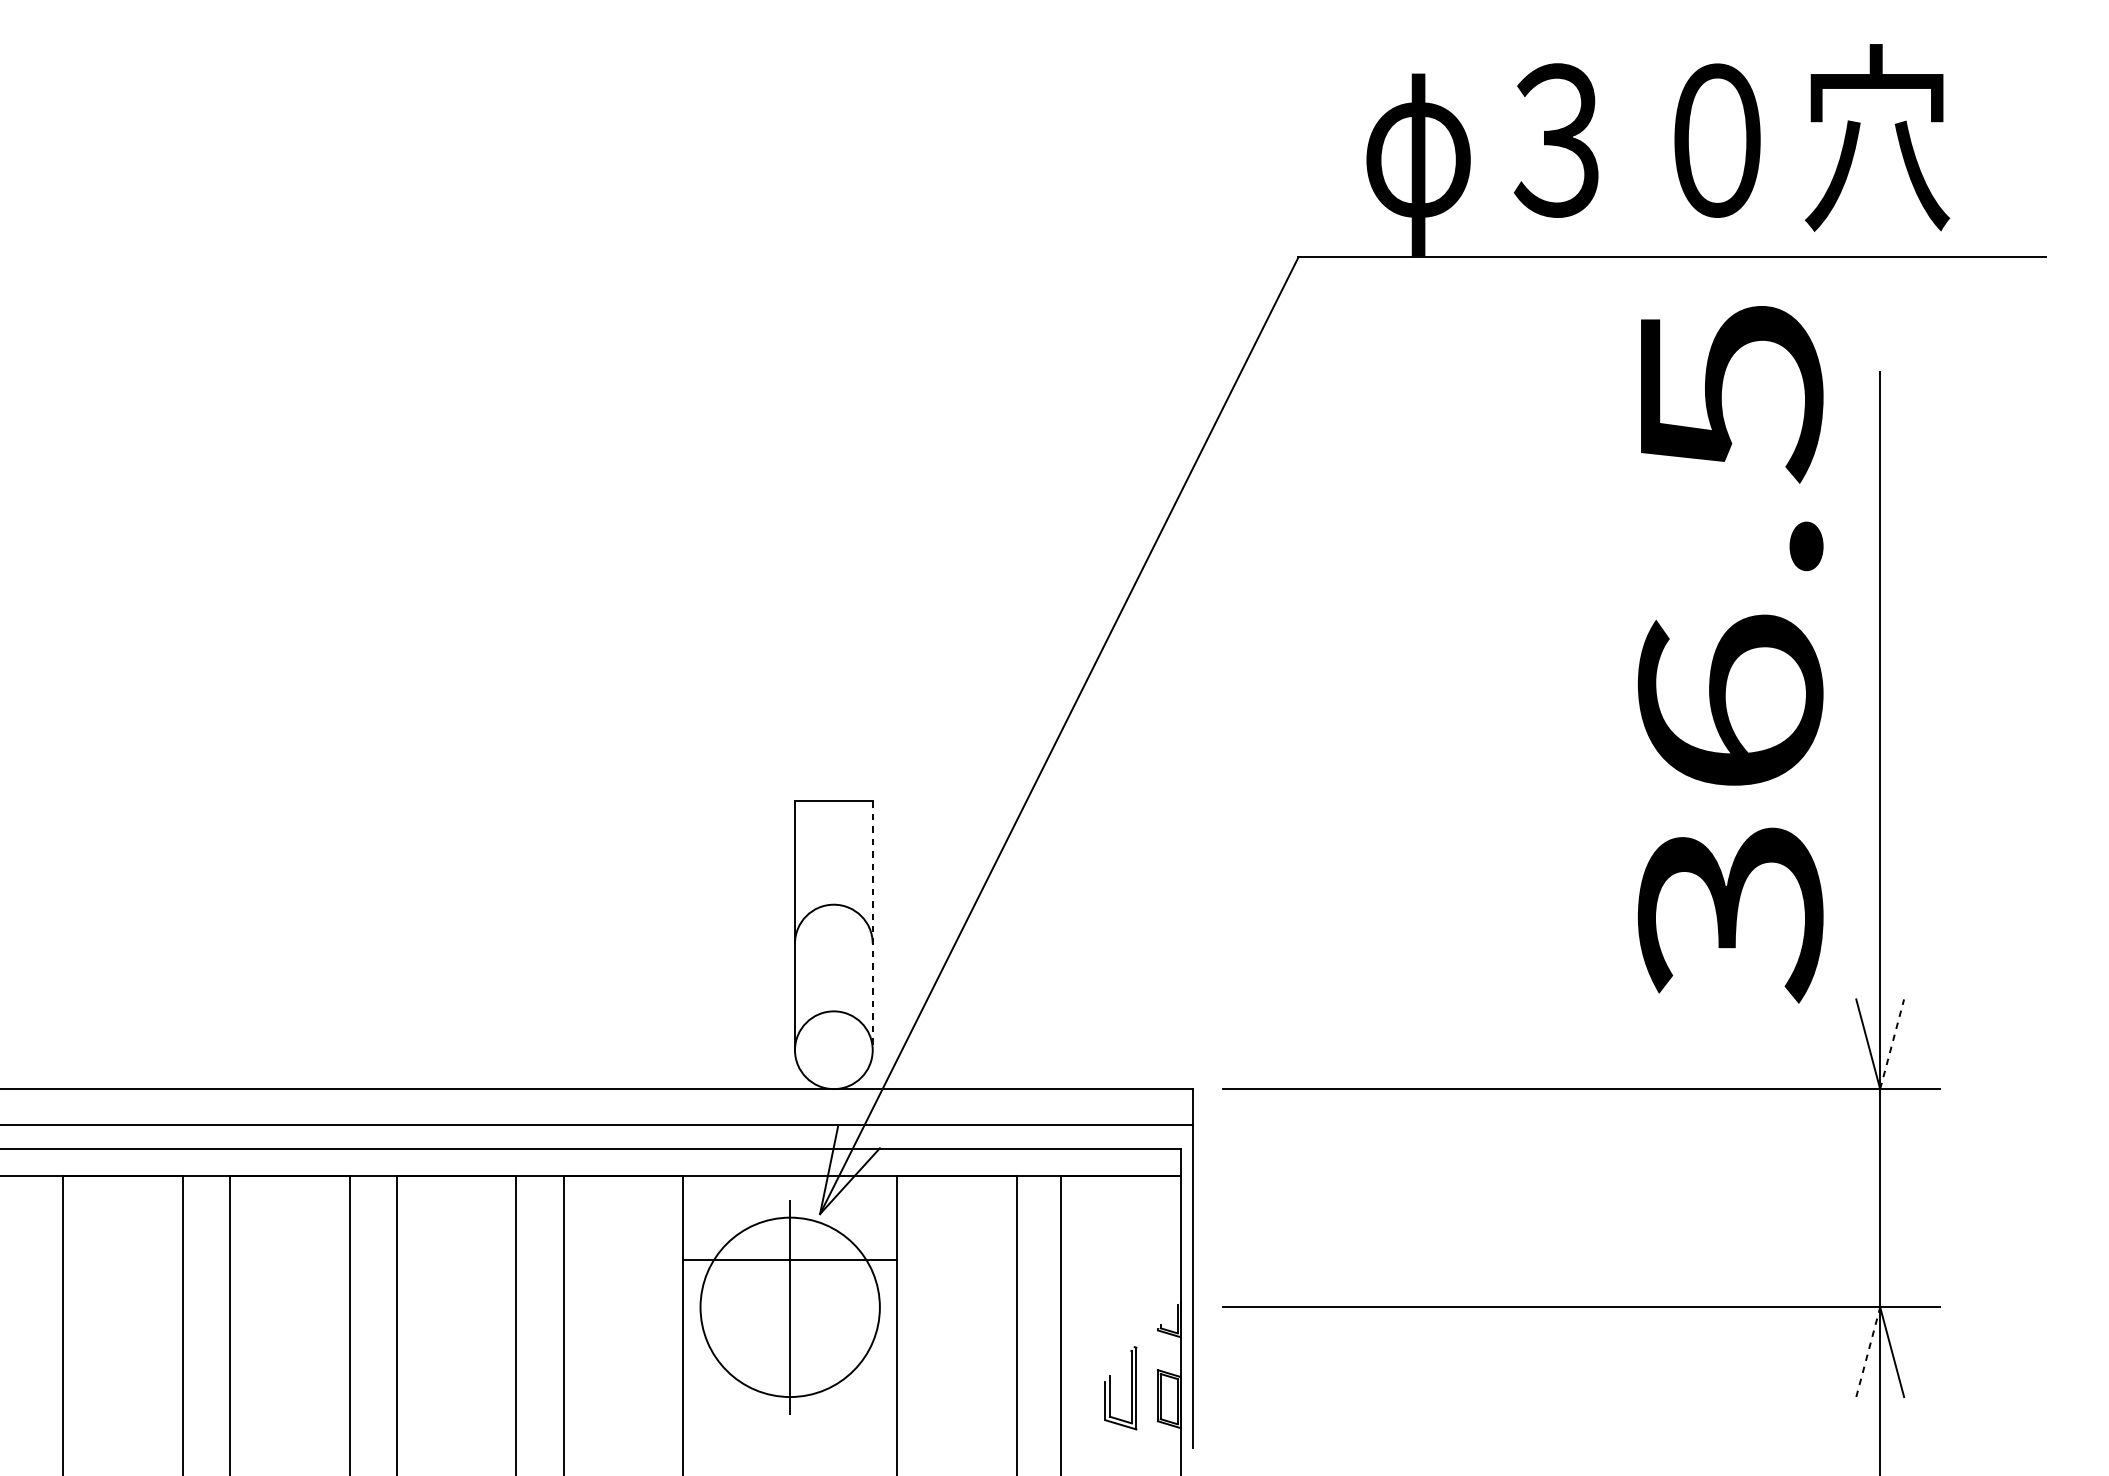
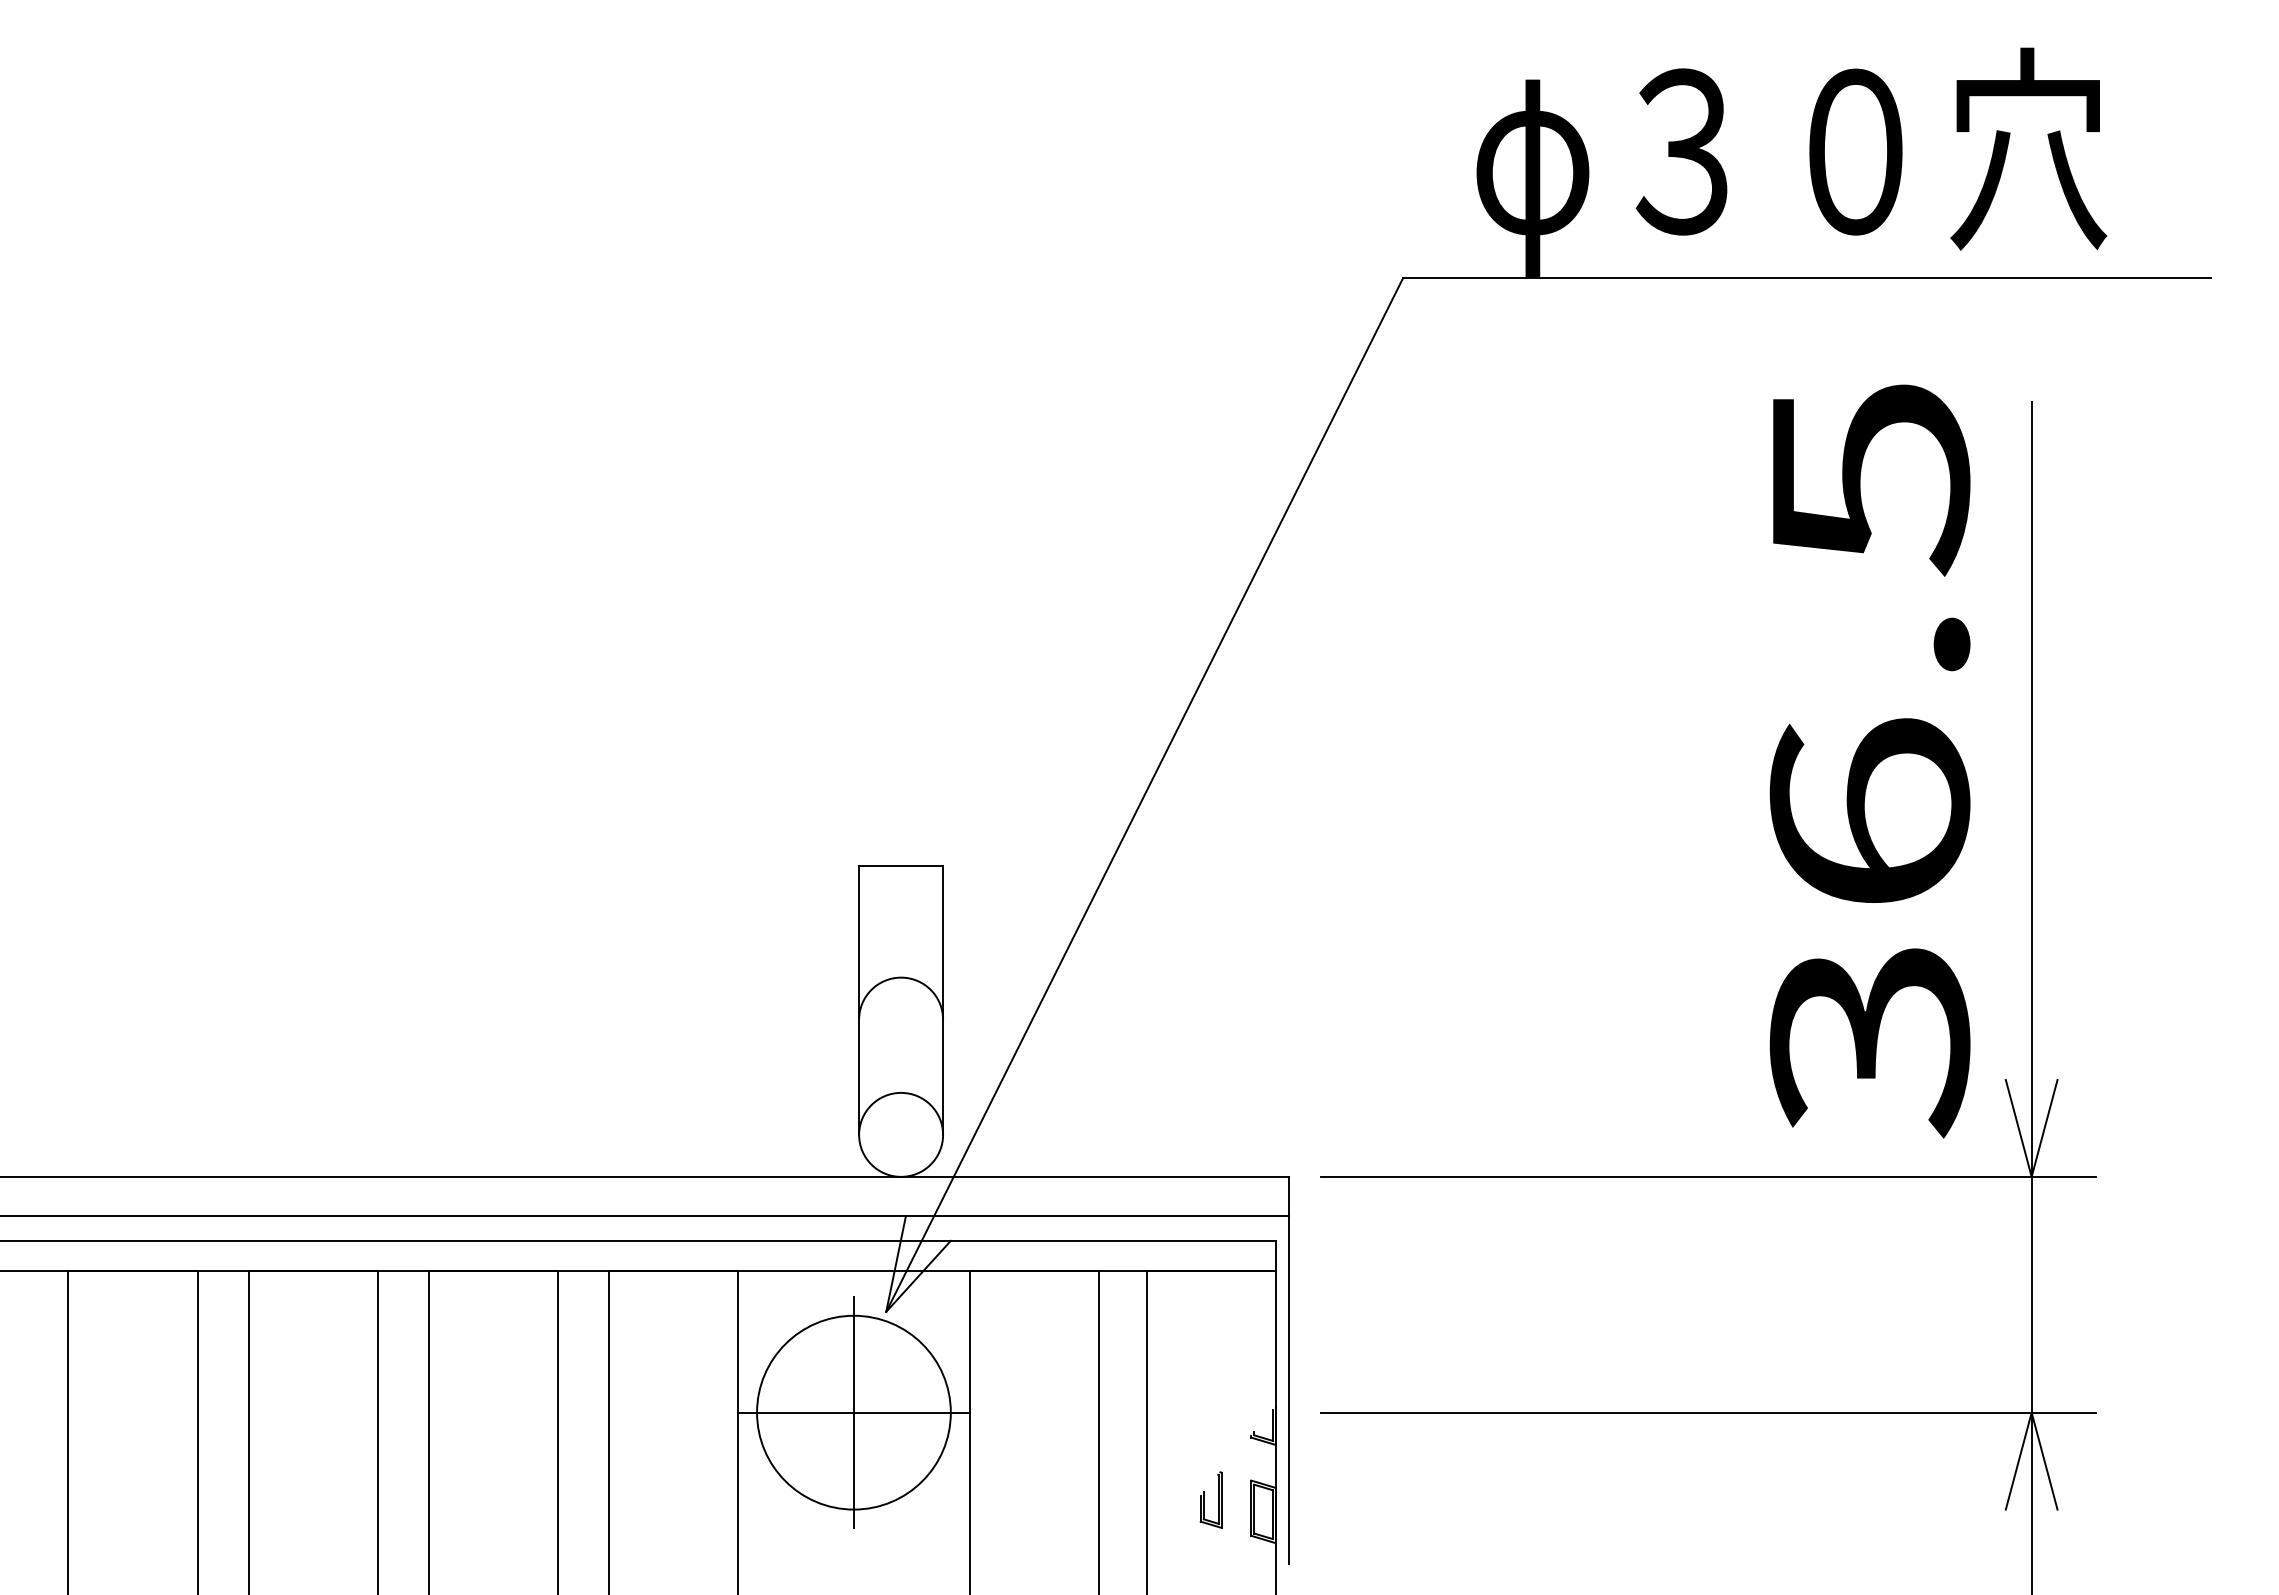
text: (1730, 654) -> (1869, 761), moved
line: (873, 925) -> (943, 1000), dashed -> solid
line: (1892, 1043) -> (2044, 1127), dashed -> solid
line: (789, 1259) -> (853, 1412), moved
line: (1868, 1351) -> (2018, 1460), dashed -> solid
part: (1120, 1387) -> (1210, 1499), size x0.62

